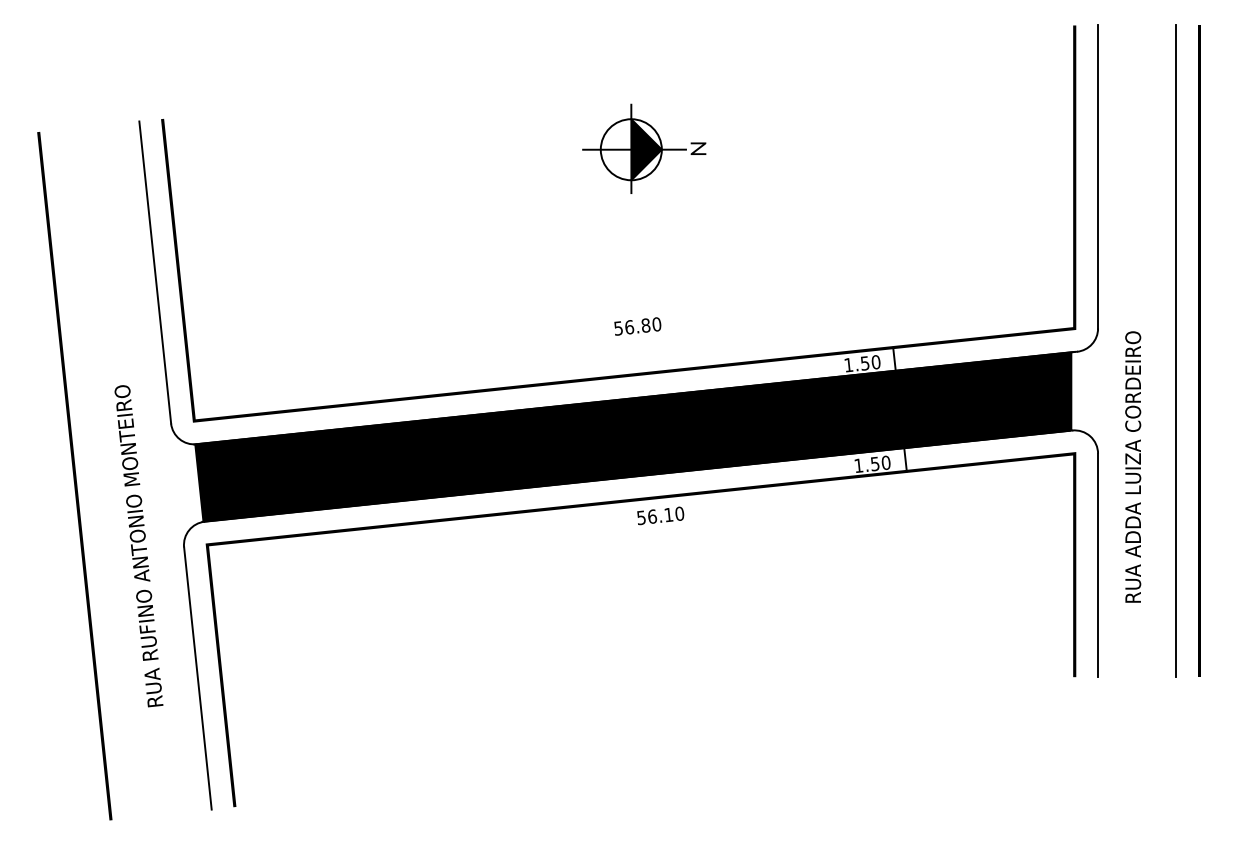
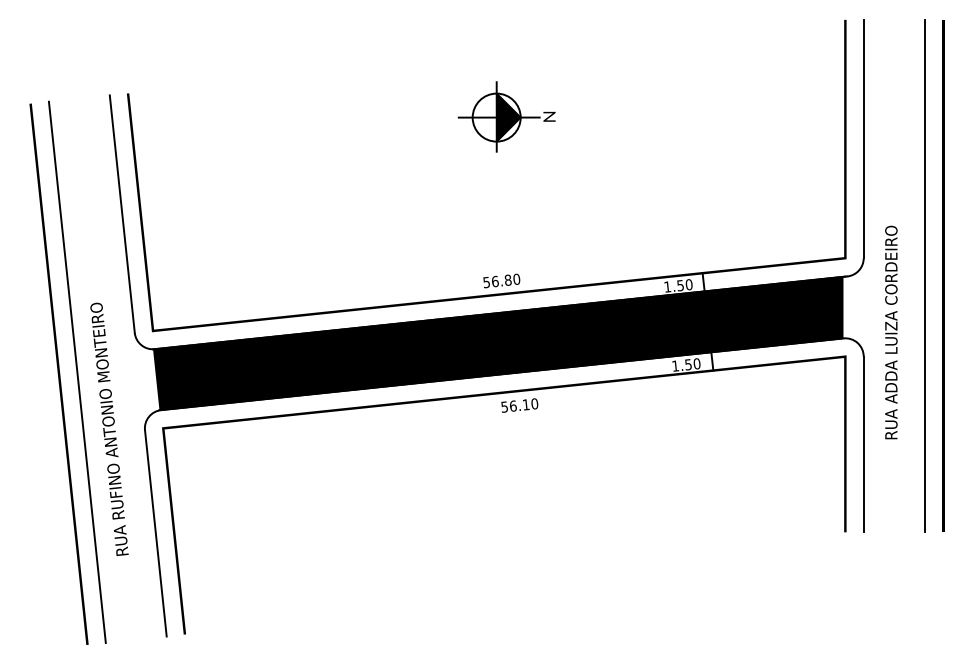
text: (637, 326) -> (501, 280), moved
text: (1133, 466) -> (891, 332), moved
line: (97, 473) -> (76, 372), added

